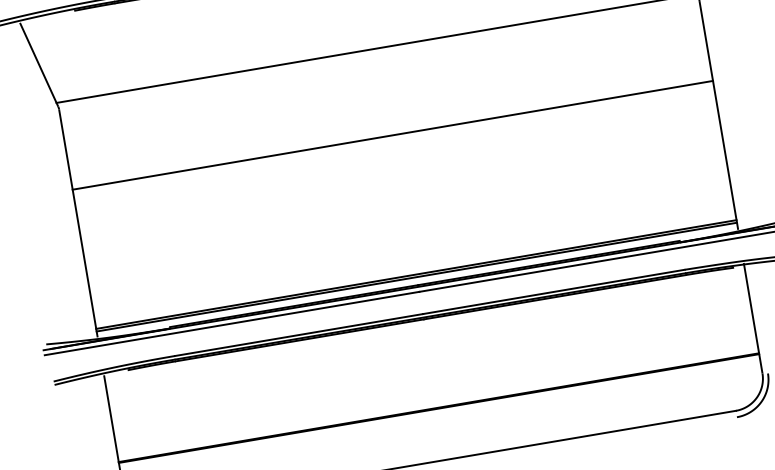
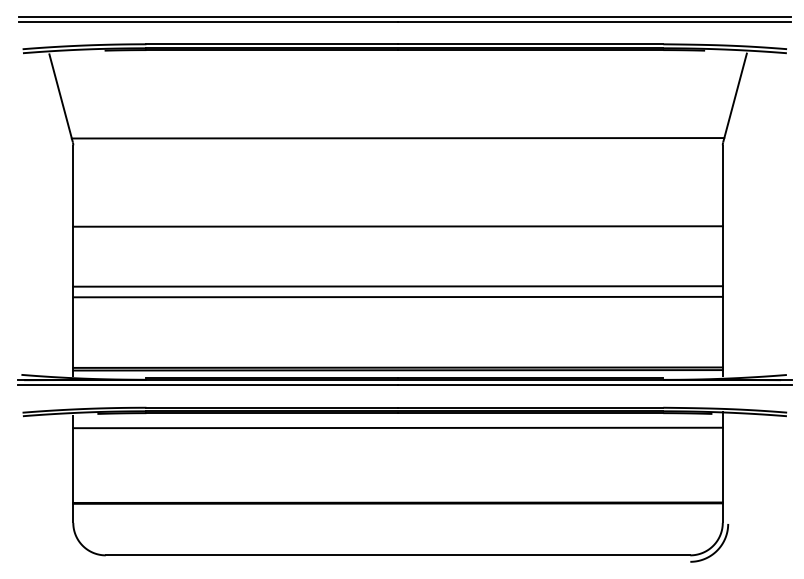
line: (402, 194) -> (397, 286), added
line: (403, 204) -> (397, 296), added
line: (425, 333) -> (397, 427), added

